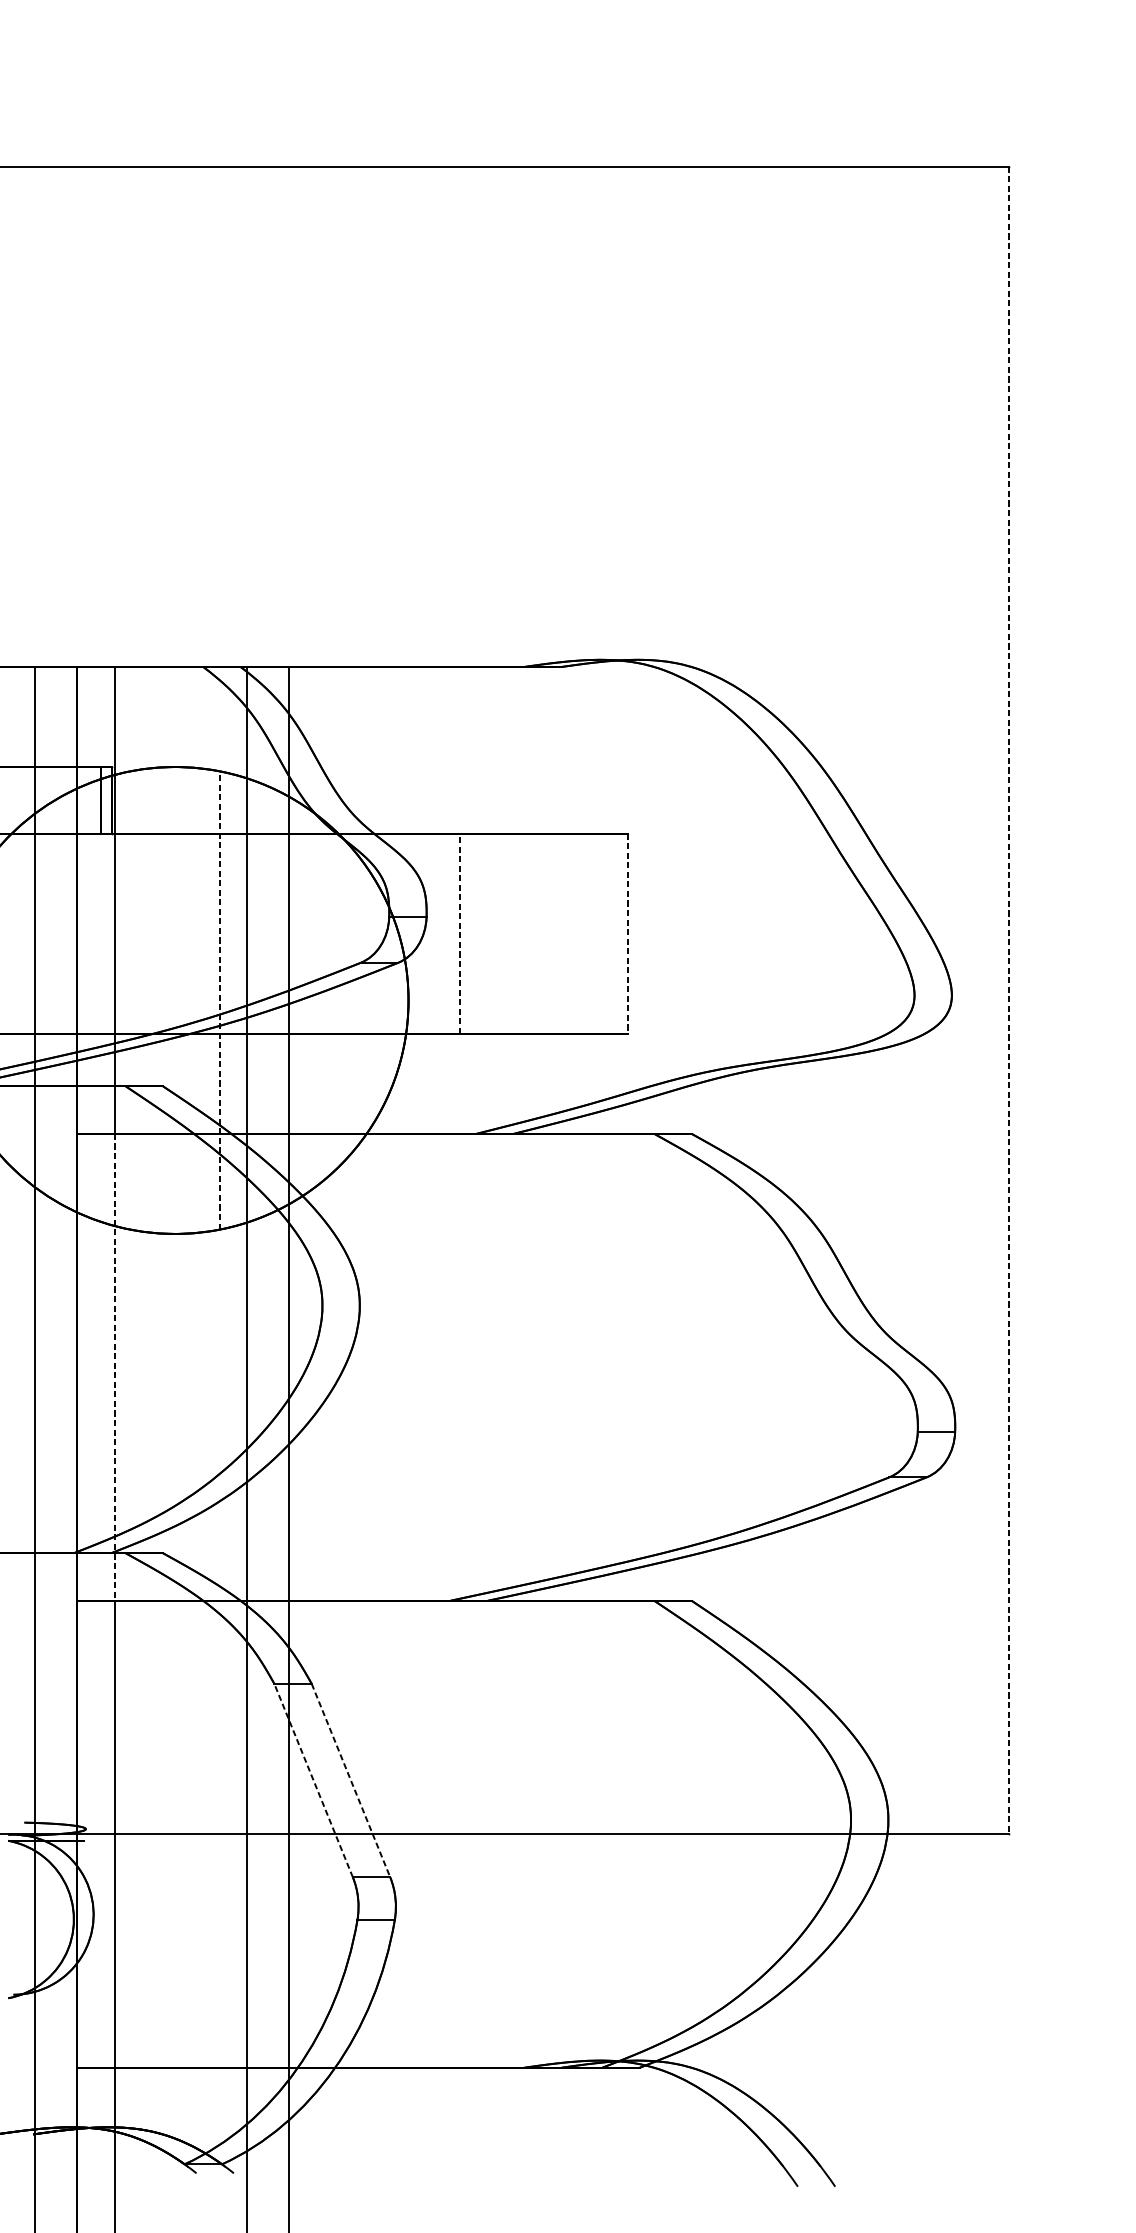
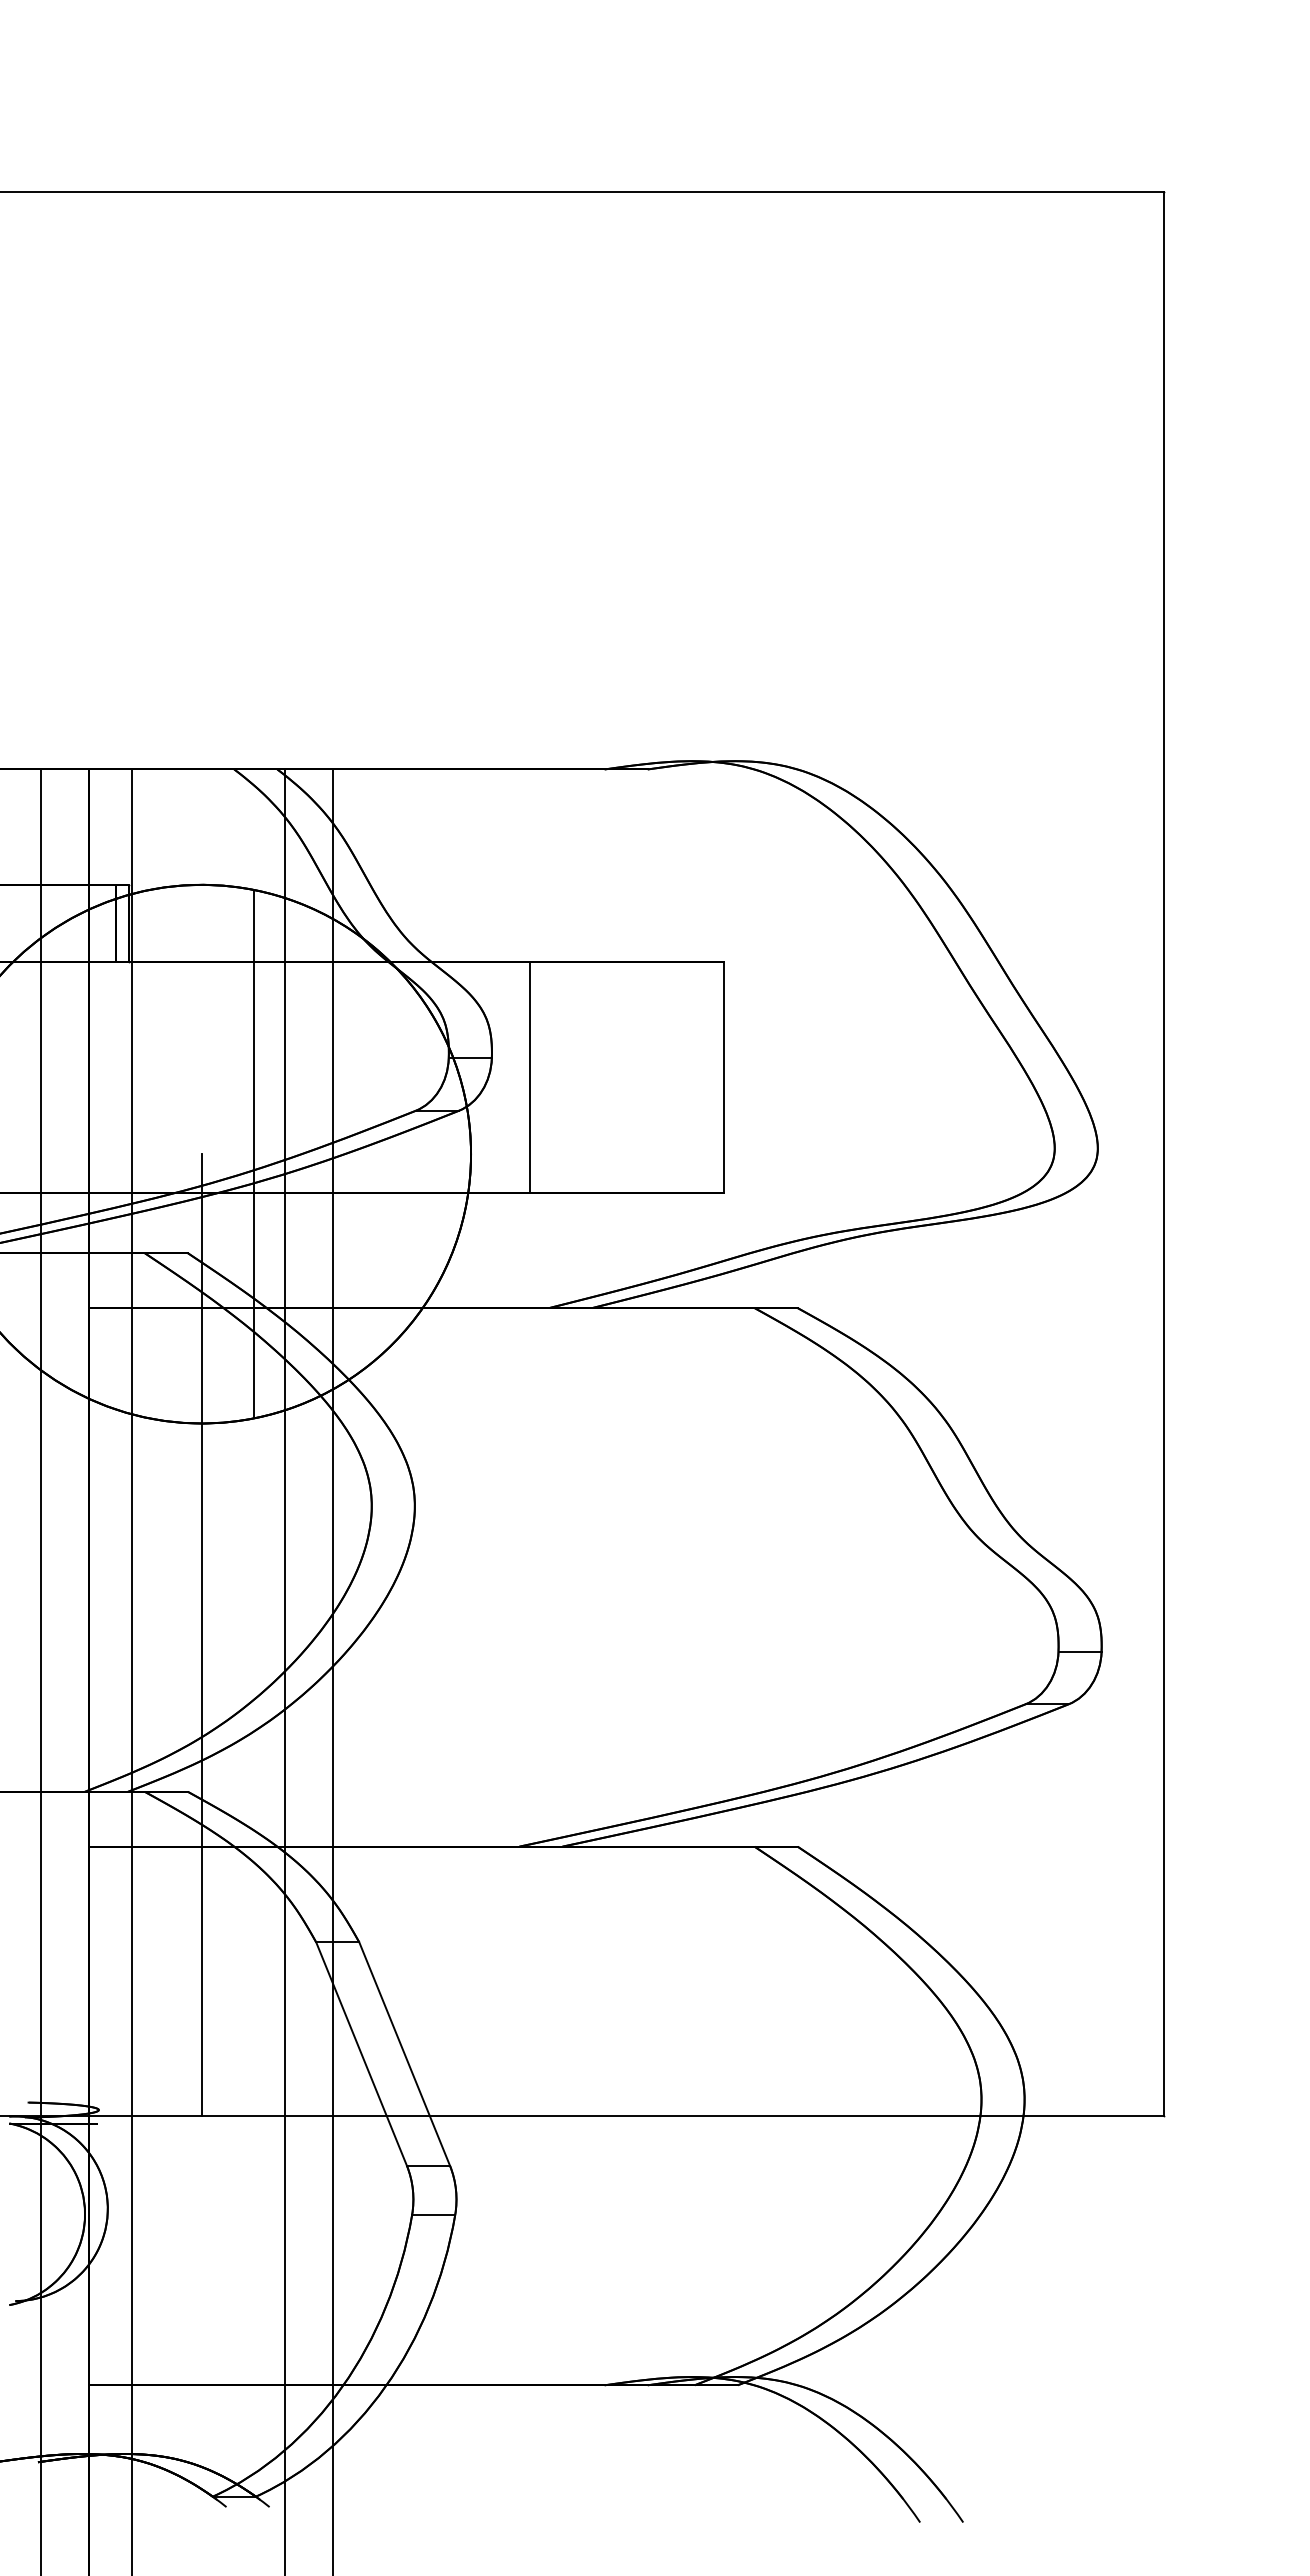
line: (459, 933) -> (529, 1076), dashed -> solid
line: (627, 934) -> (723, 1077), dashed -> solid
line: (219, 999) -> (253, 1153), dashed -> solid
line: (1008, 1000) -> (1163, 1154), dashed -> solid
line: (115, 1367) -> (132, 1577), dashed -> solid
line: (174, 1417) -> (201, 1635), added
line: (313, 1780) -> (361, 2053), dashed -> solid
line: (350, 1780) -> (404, 2054), dashed -> solid

